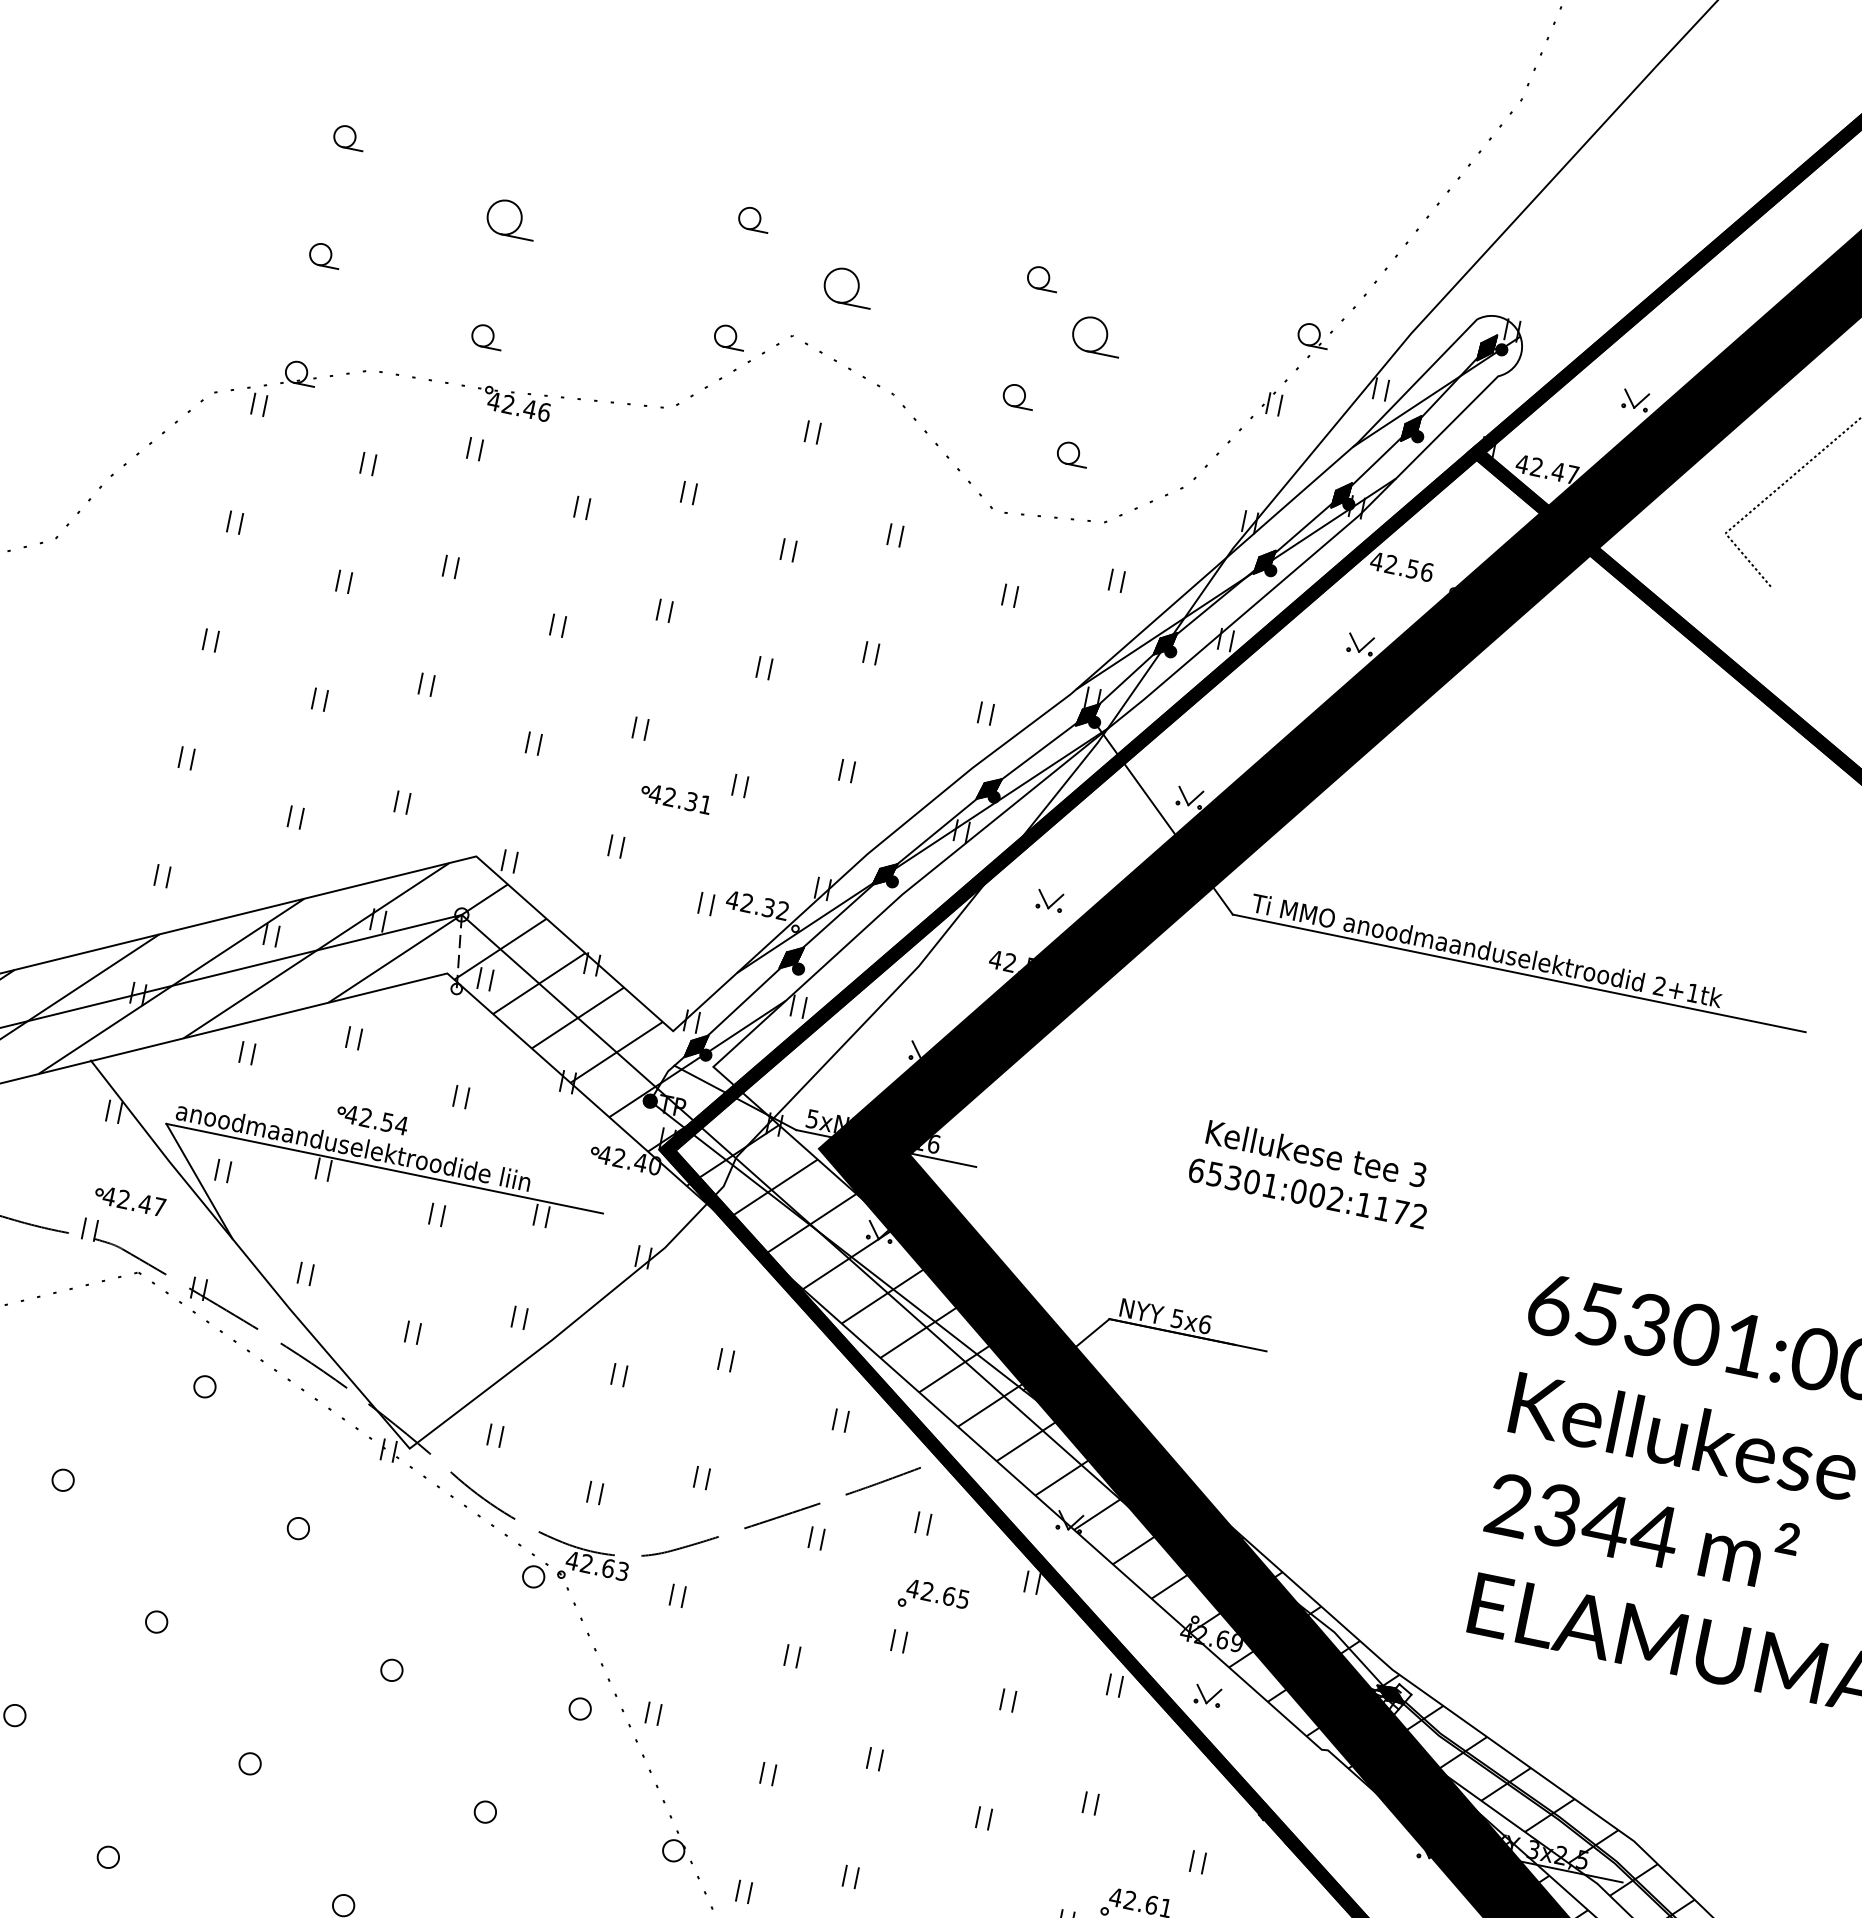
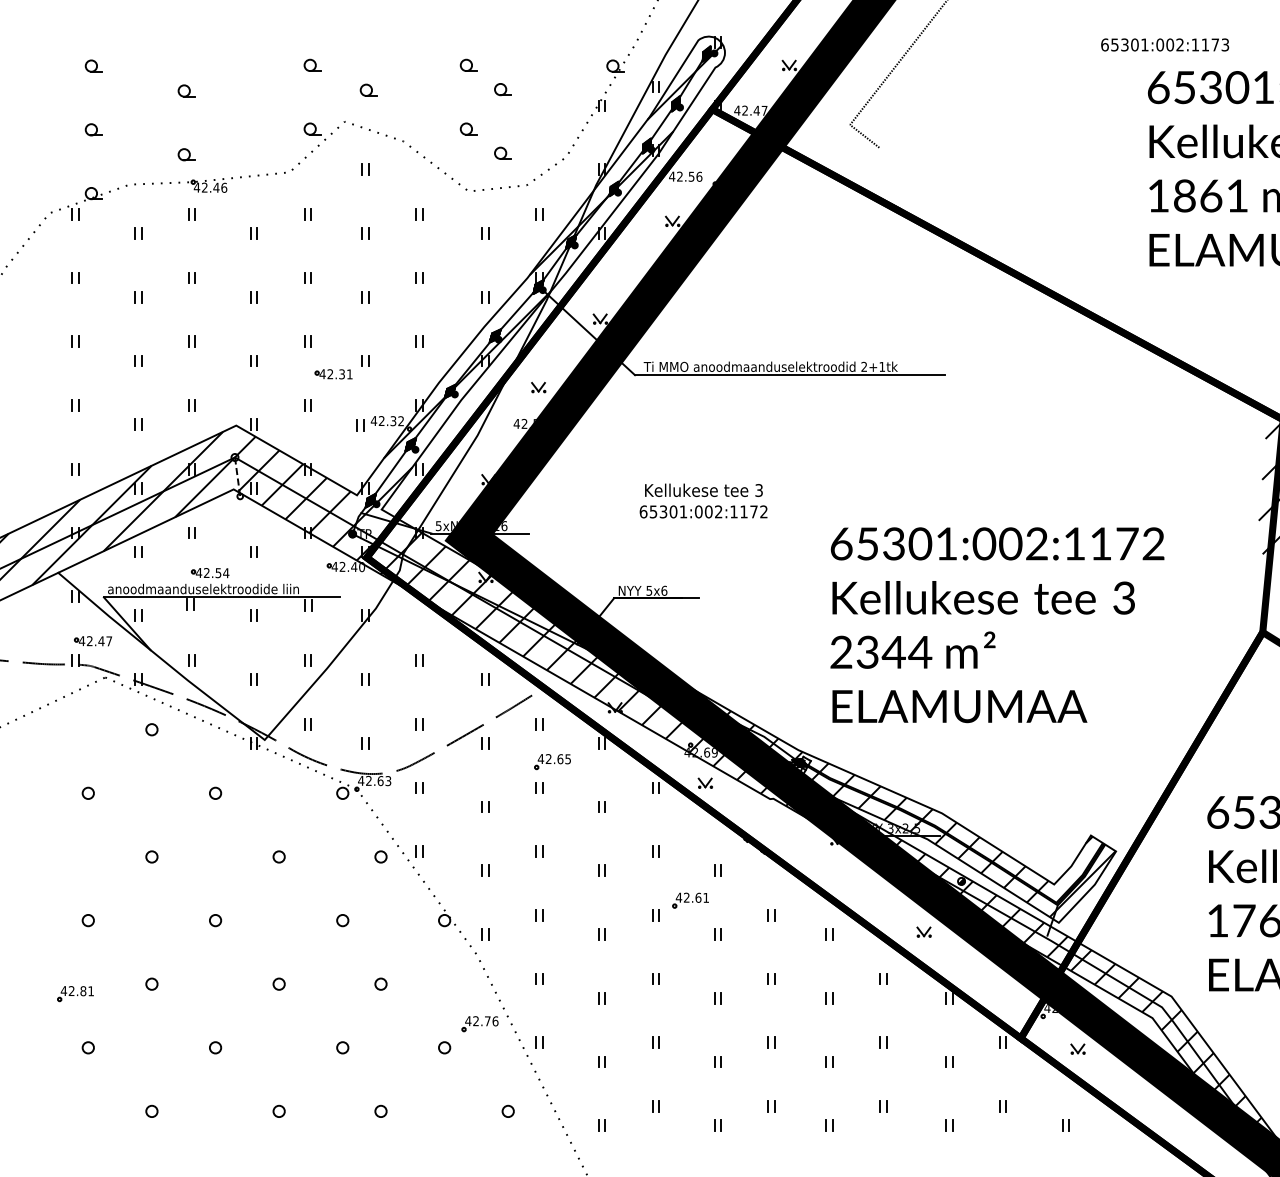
part: (511, 217) -> (186, 90), size x0.62
part: (848, 285) -> (368, 89), size x0.62
part: (1096, 336) -> (502, 89), size x0.62

